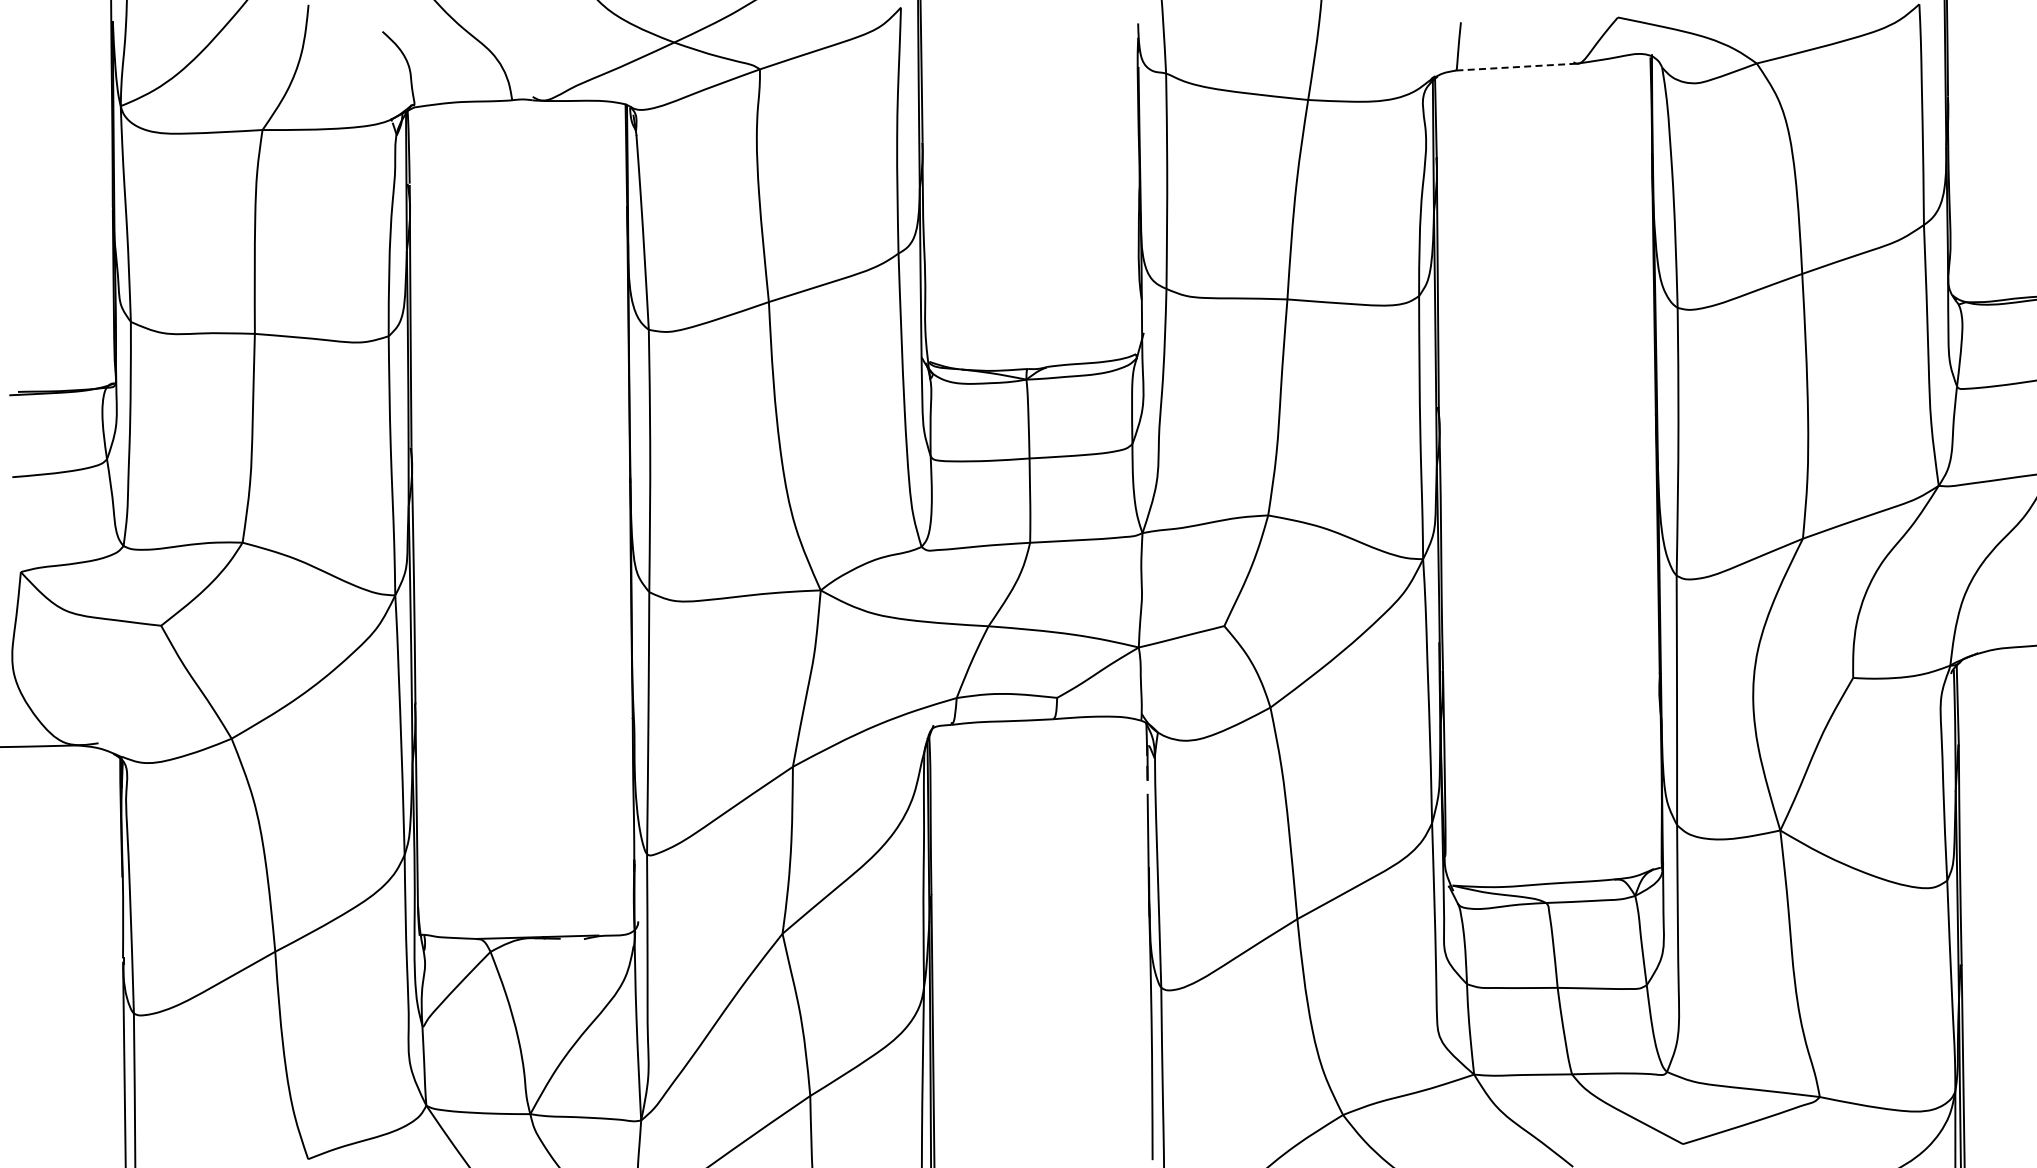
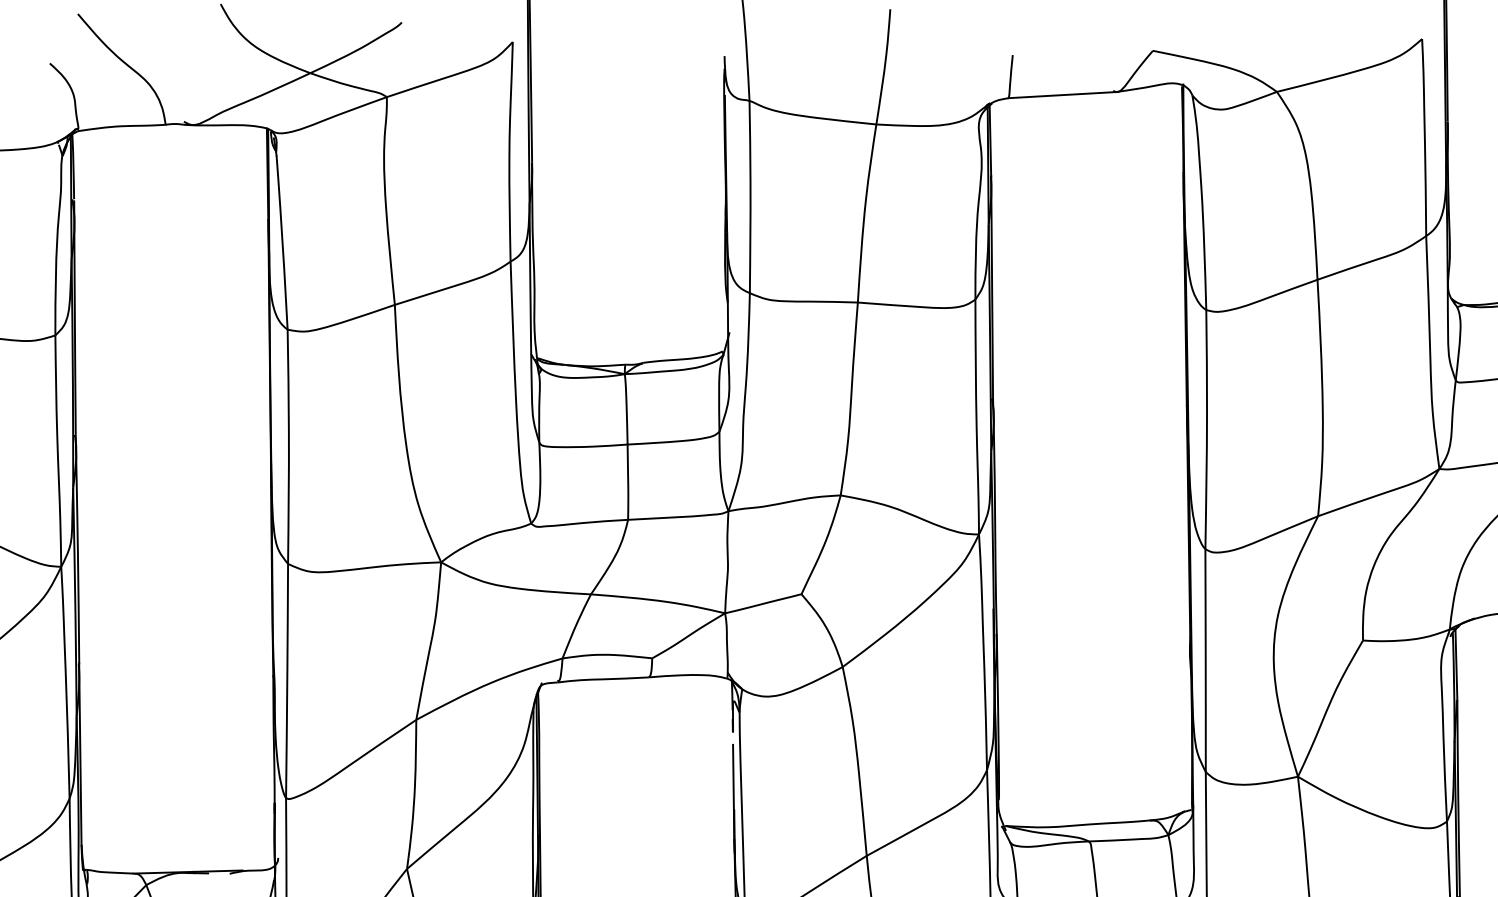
line: (1516, 67) -> (1062, 95), dashed -> solid

